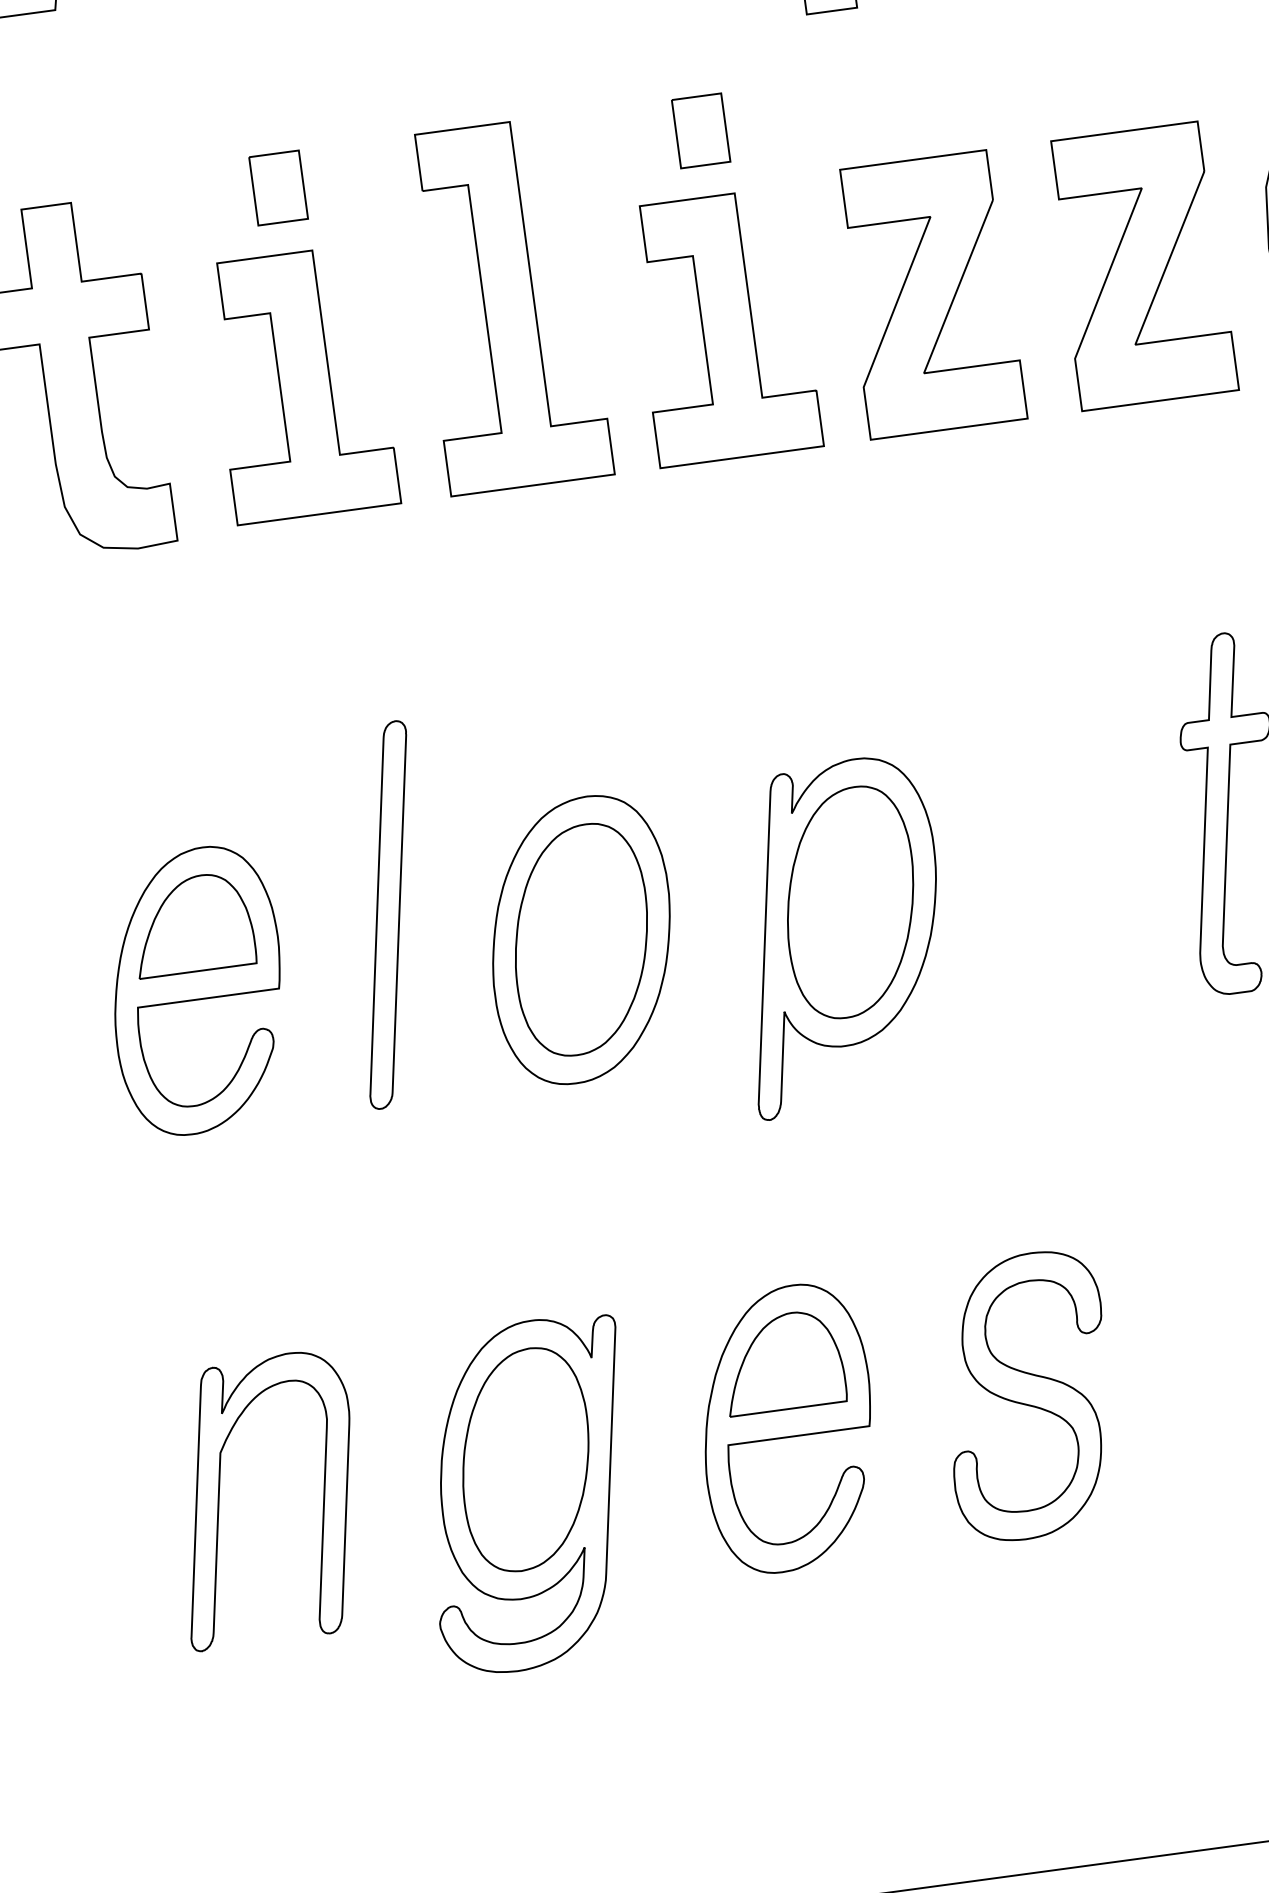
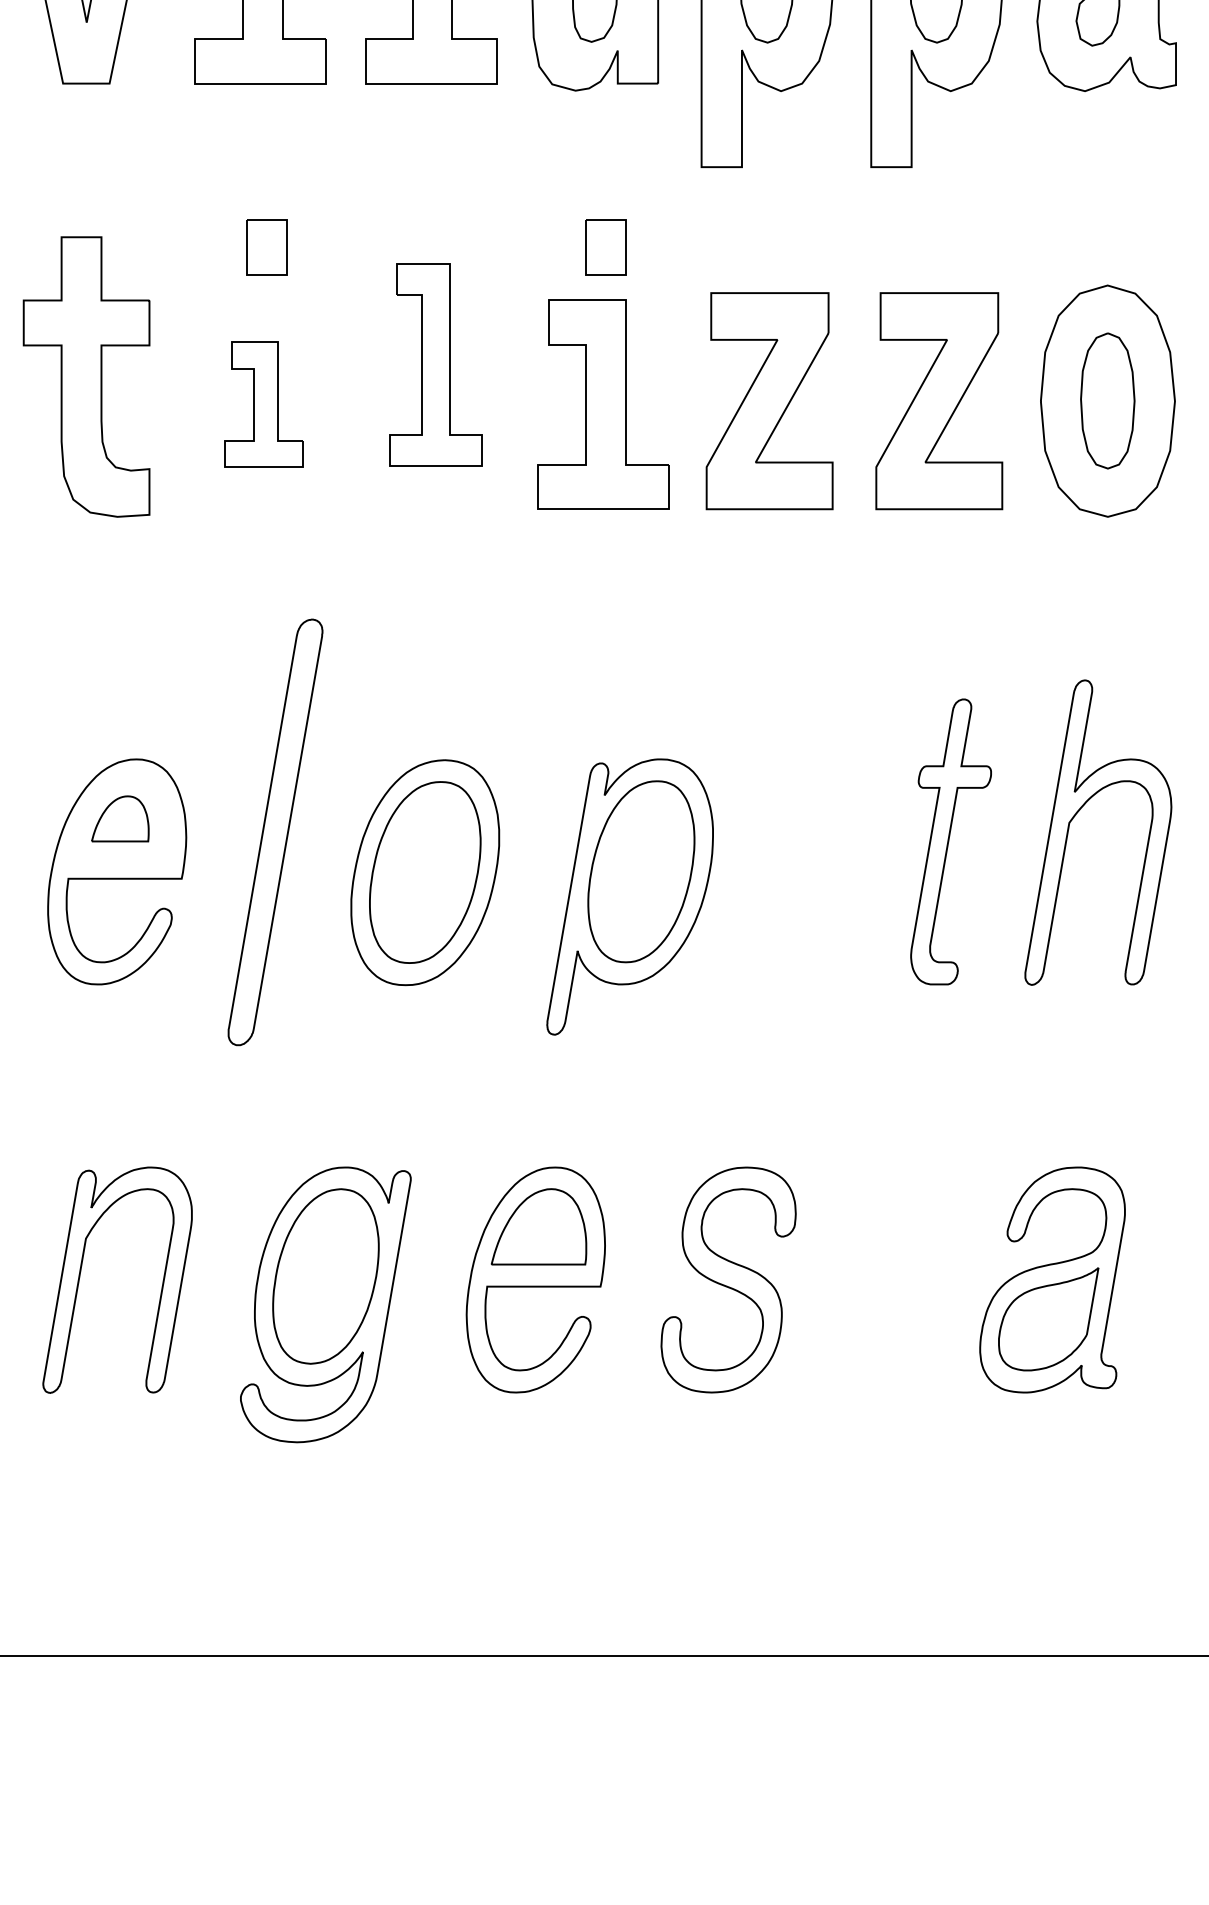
part: (508, 305) -> (435, 364), size x0.7
part: (301, 383) -> (263, 404), size x0.6
part: (388, 915) -> (275, 832), size x1.4
part: (192, 923) -> (120, 818), size x0.6

